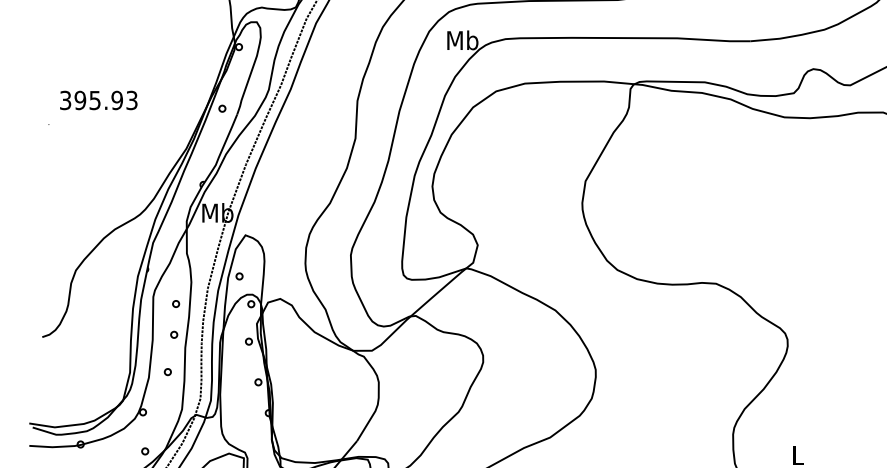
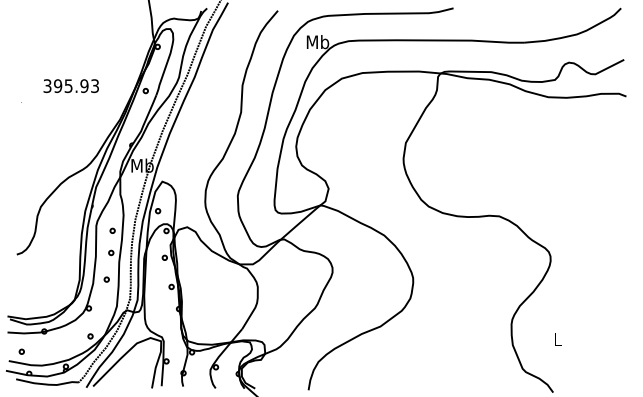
text: (97, 99) -> (70, 85), moved

